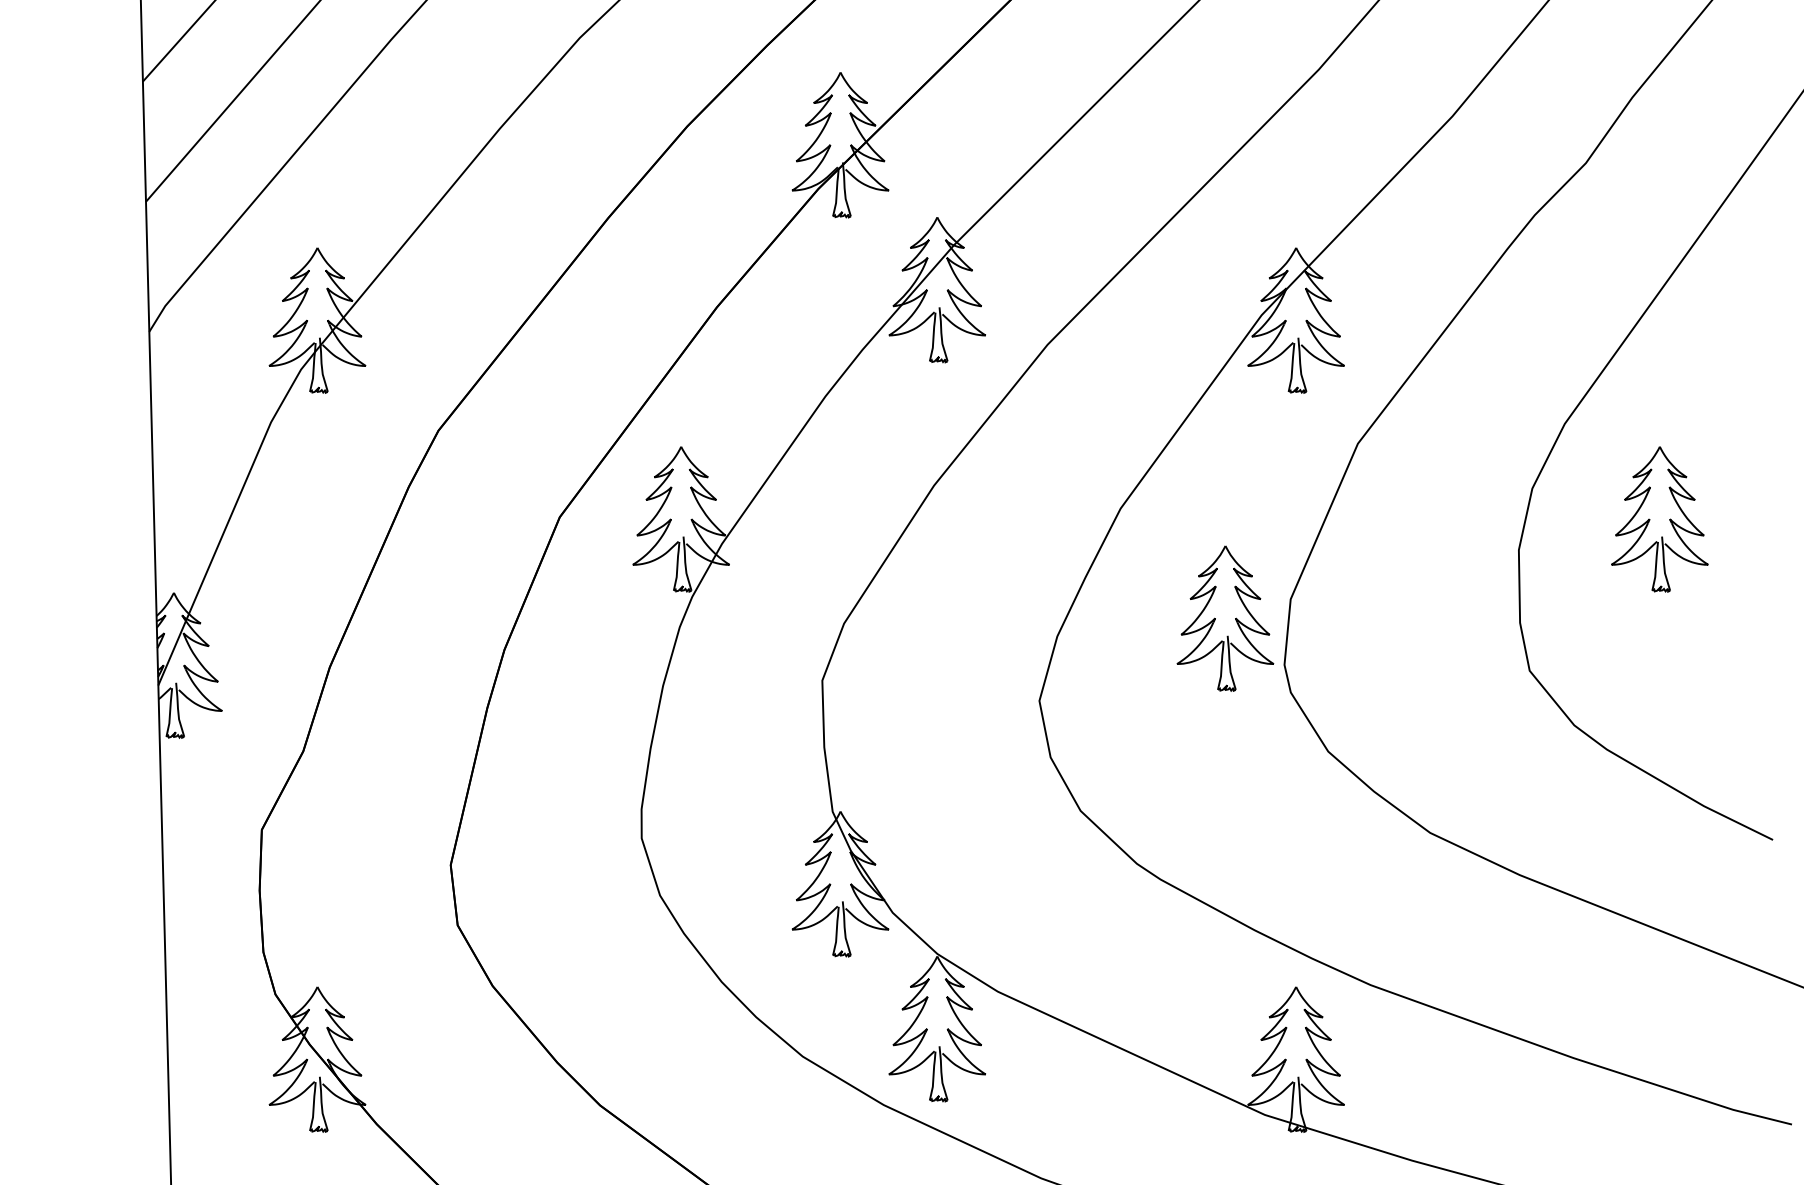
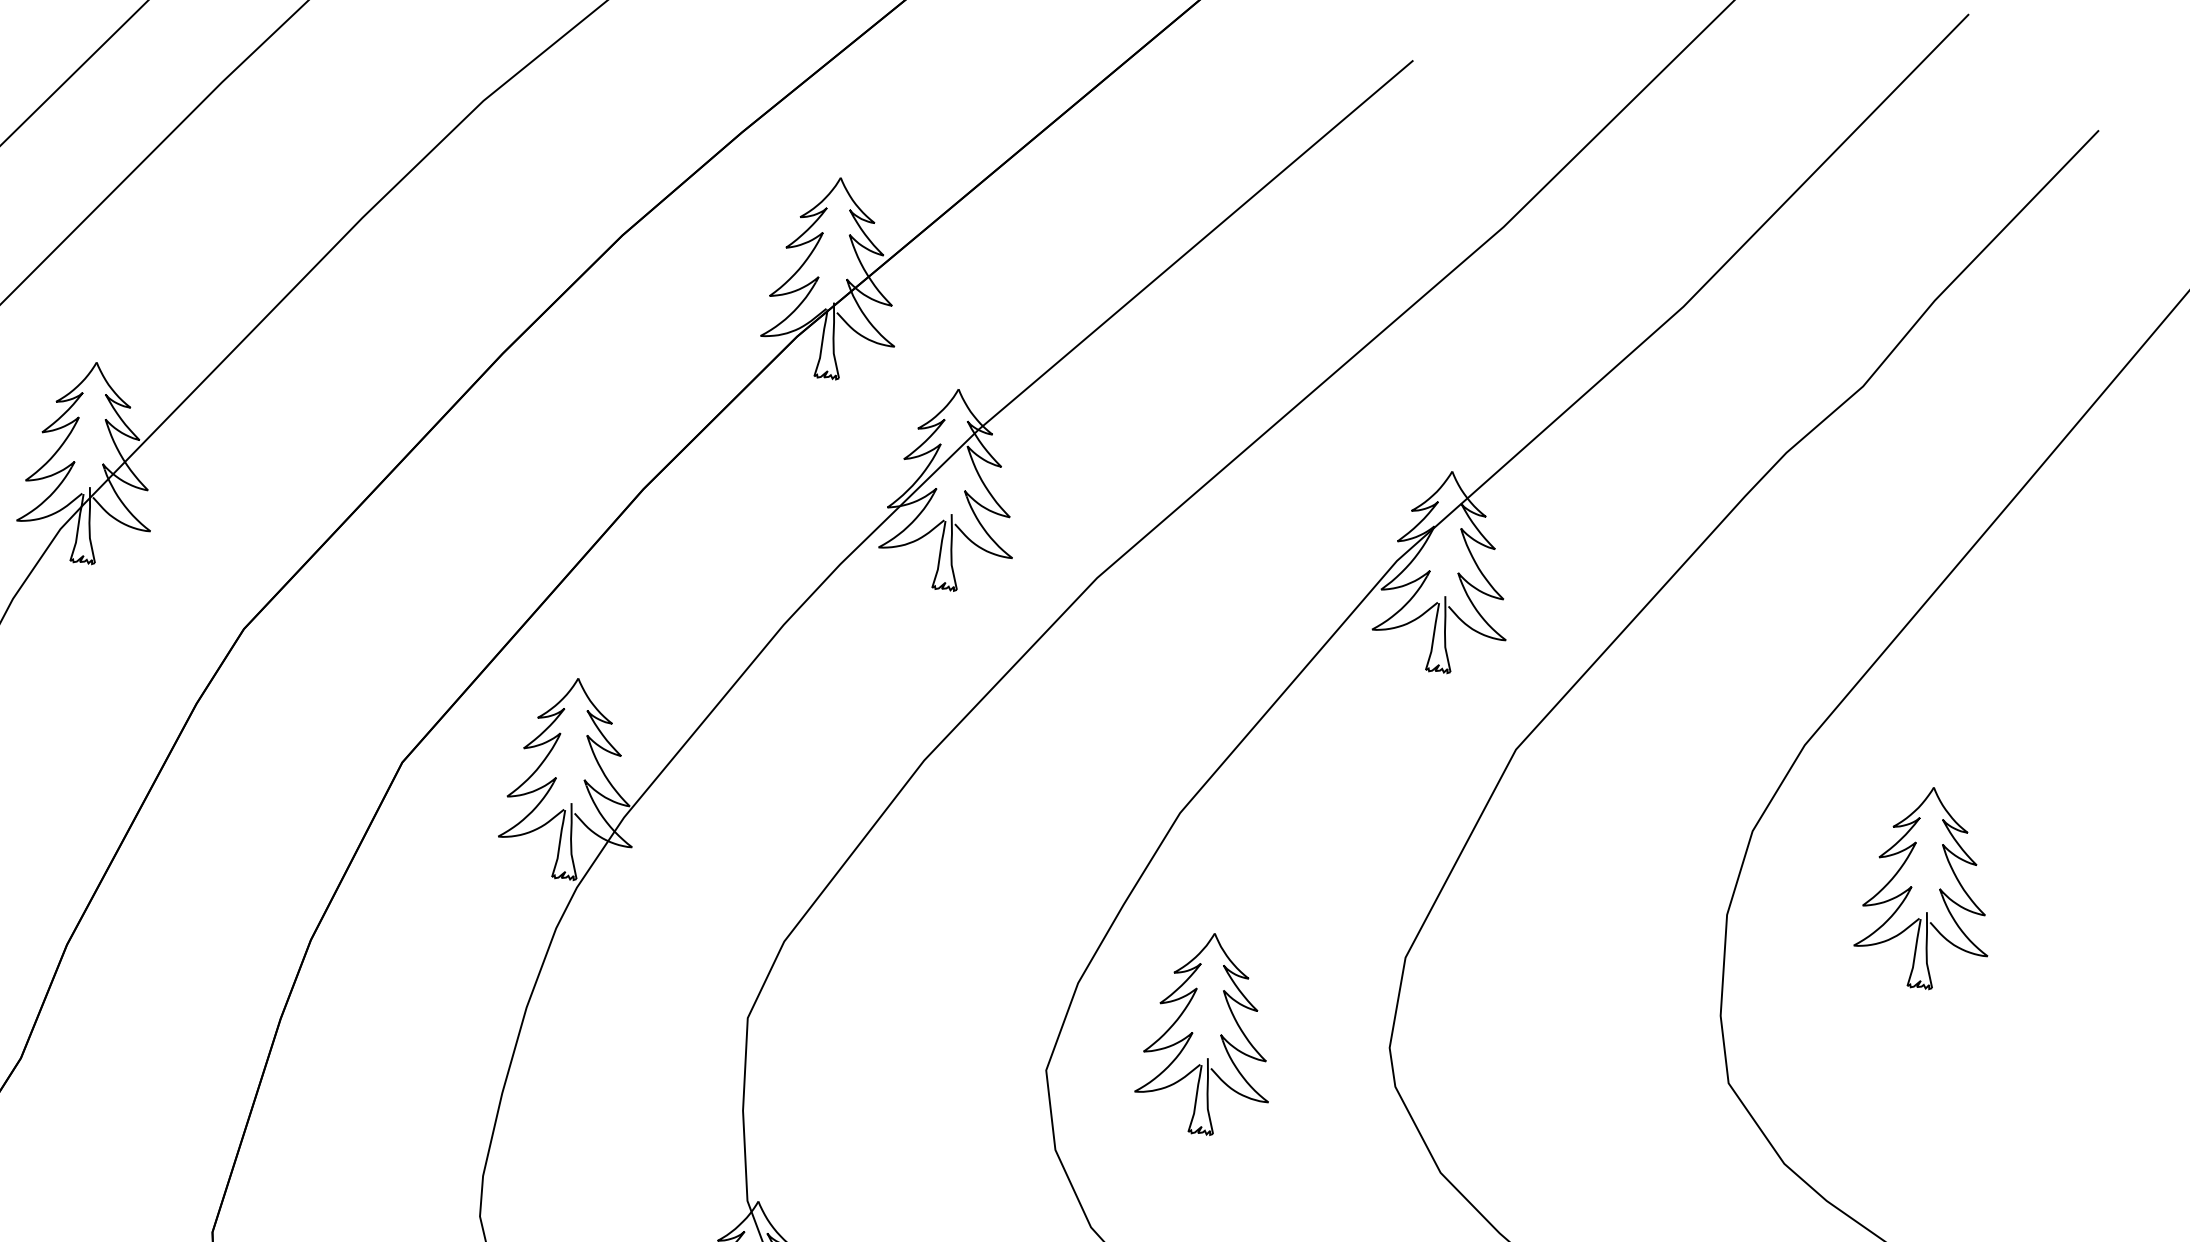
part: (1225, 618) -> (1206, 1033), moved

